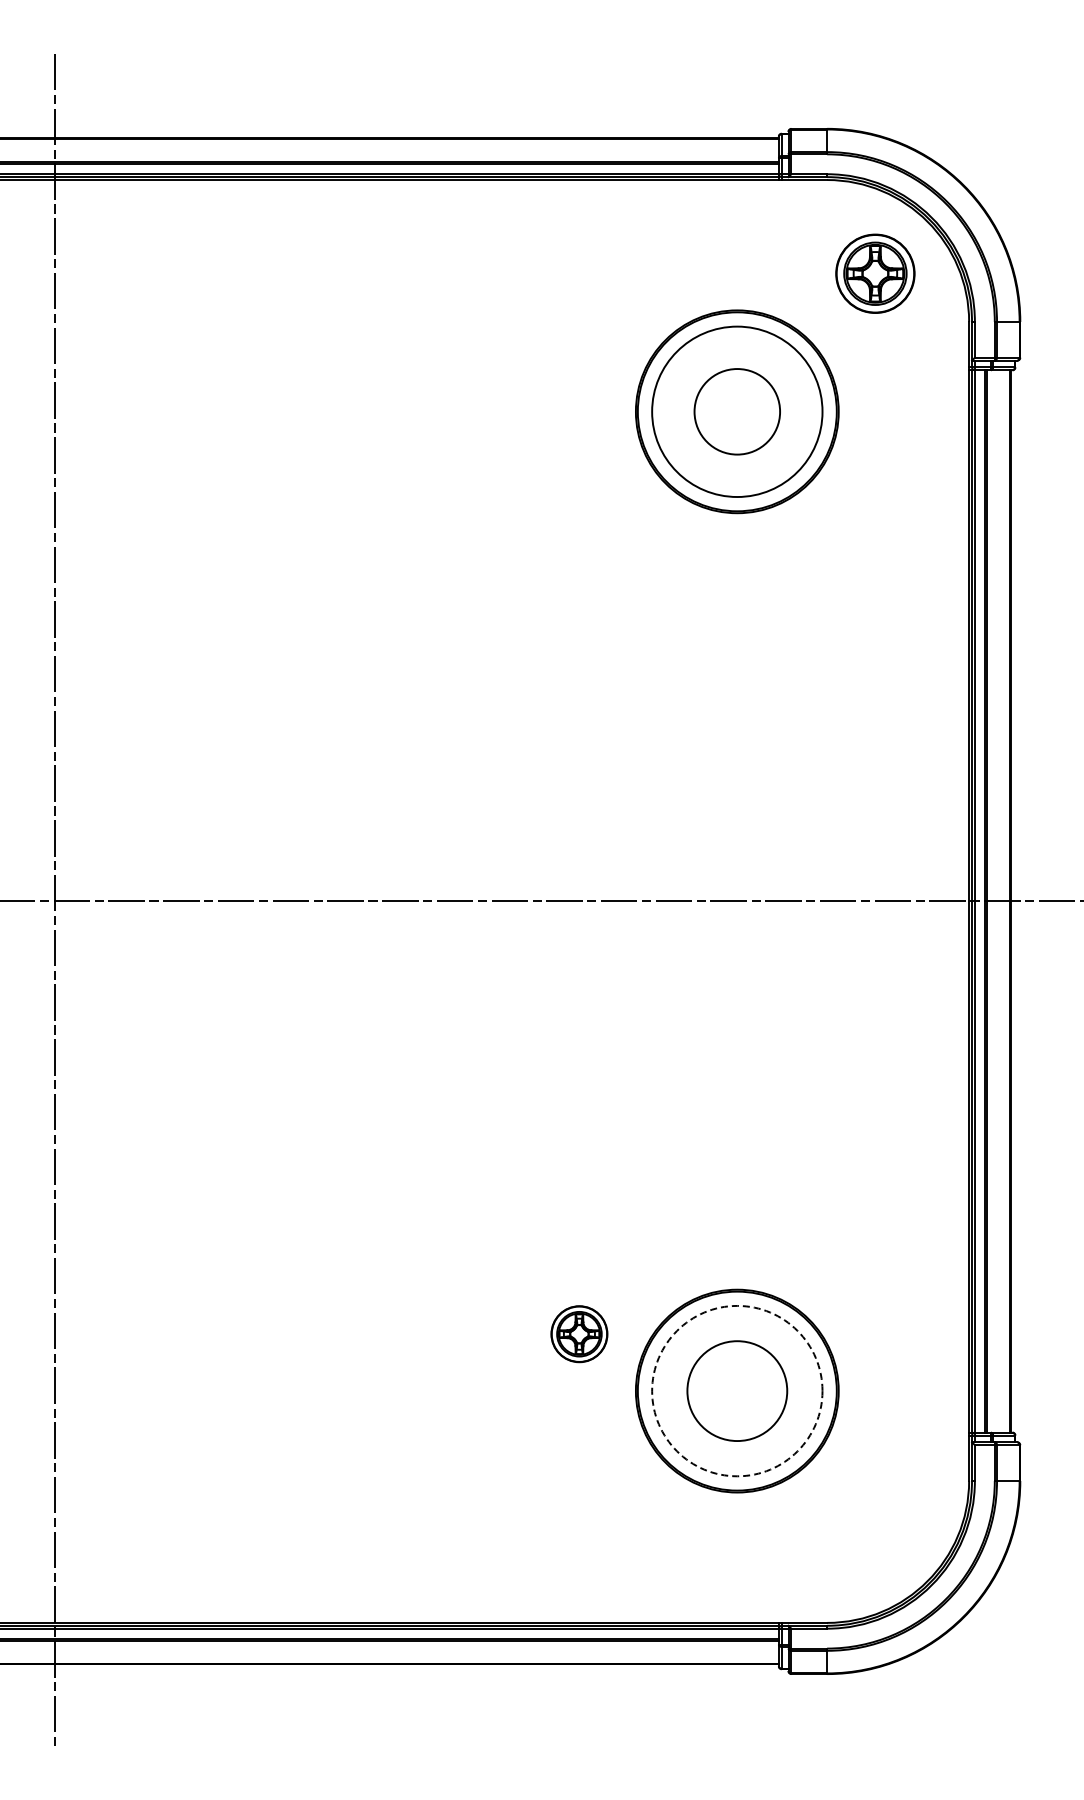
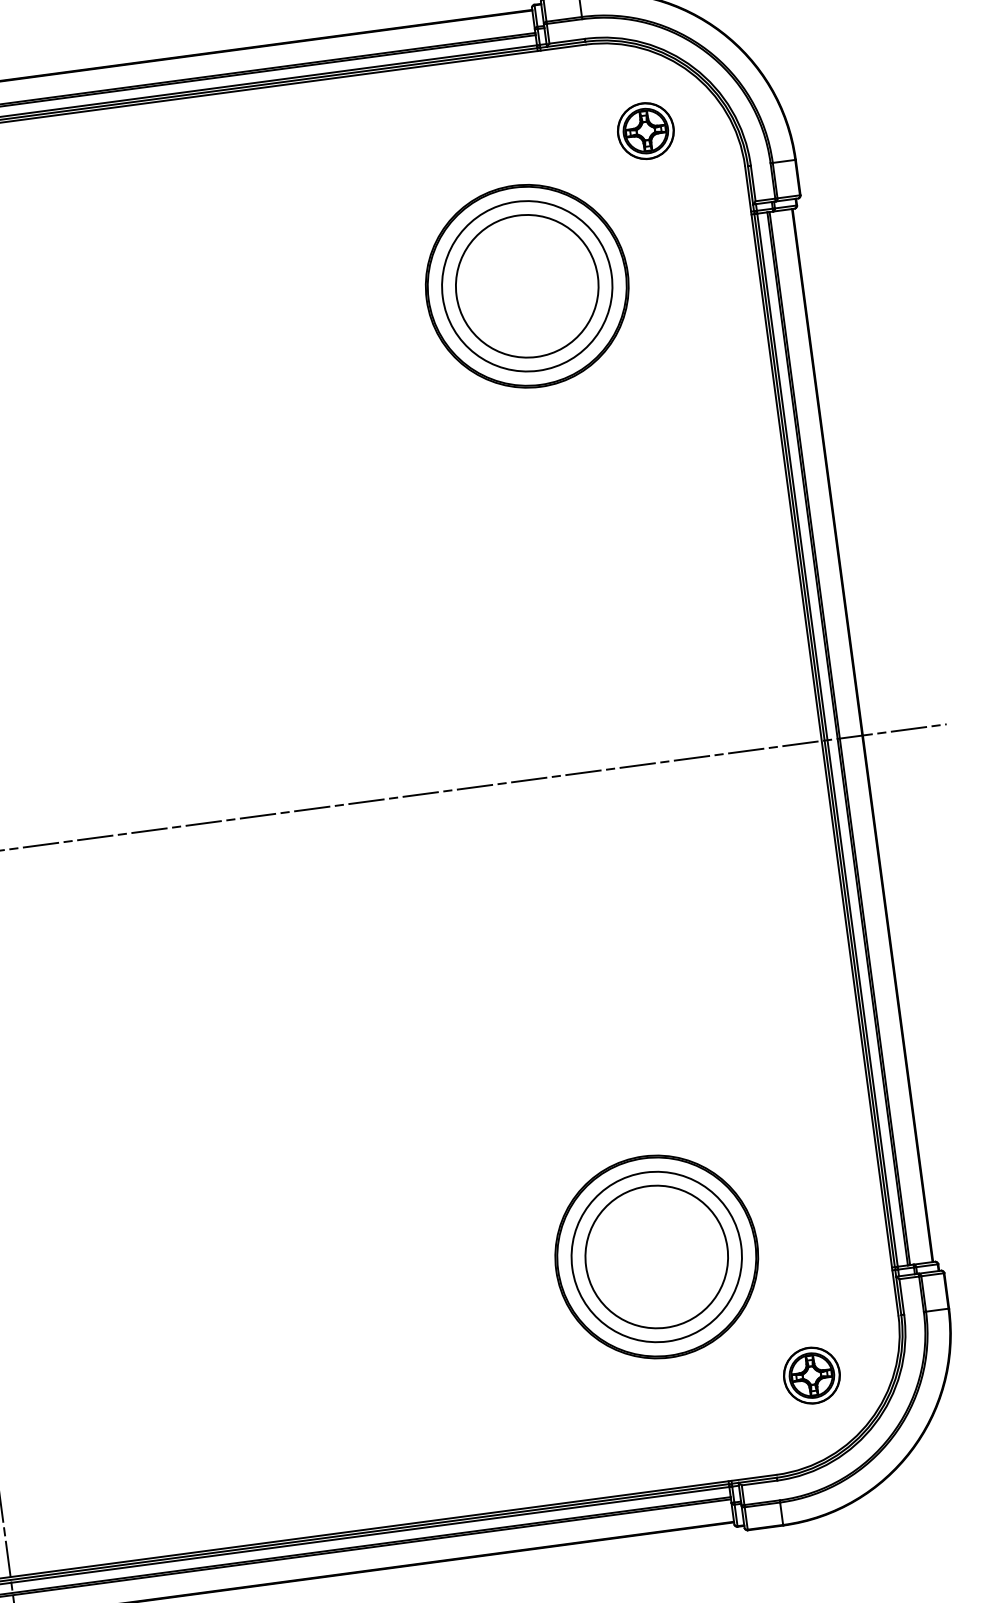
part: (875, 273) -> (645, 130), size x0.71
circle: (737, 411) -> (527, 285), size x1.67
part: (579, 1334) -> (812, 1375), moved
circle: (737, 1390) -> (656, 1256), dashed -> solid
circle: (737, 1390) -> (656, 1256), size x1.43

